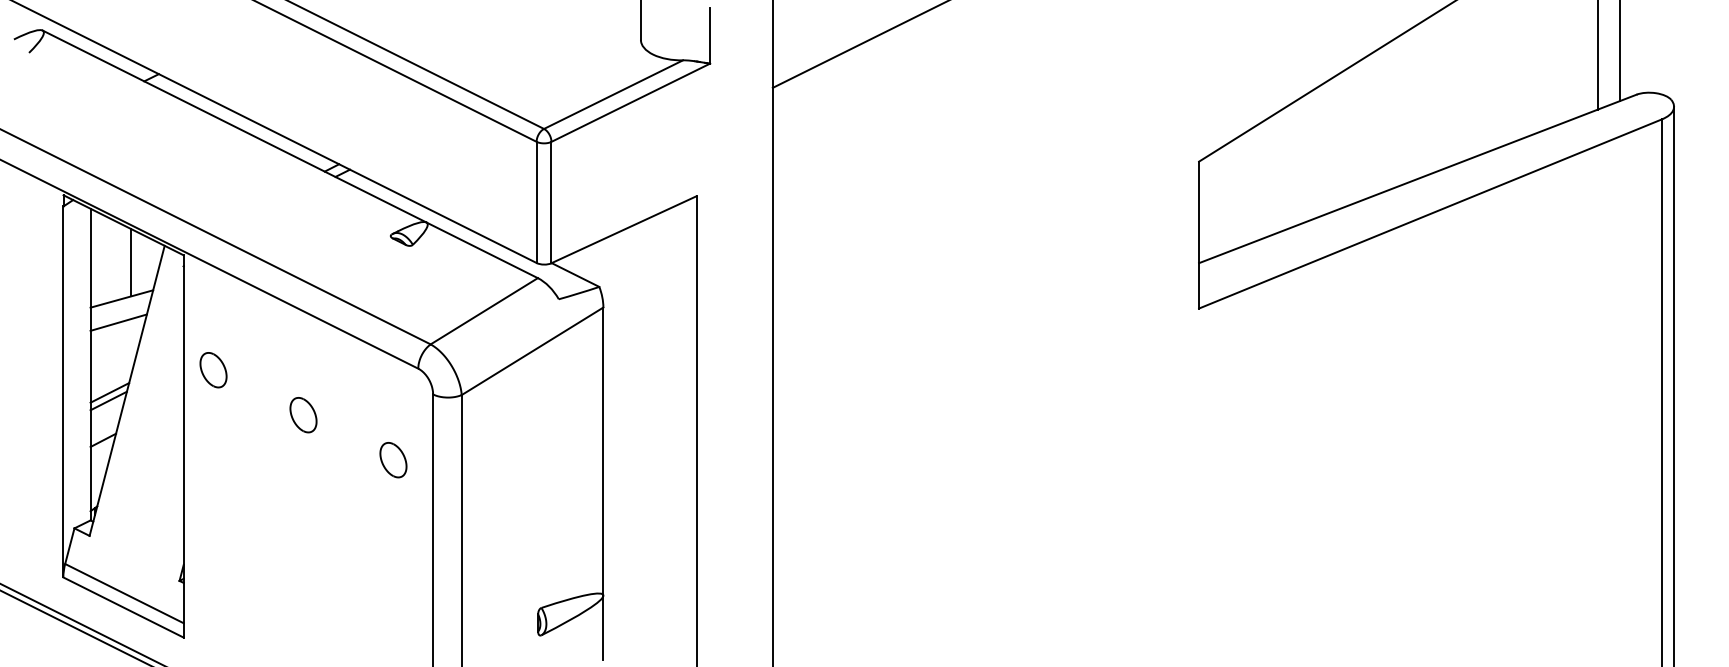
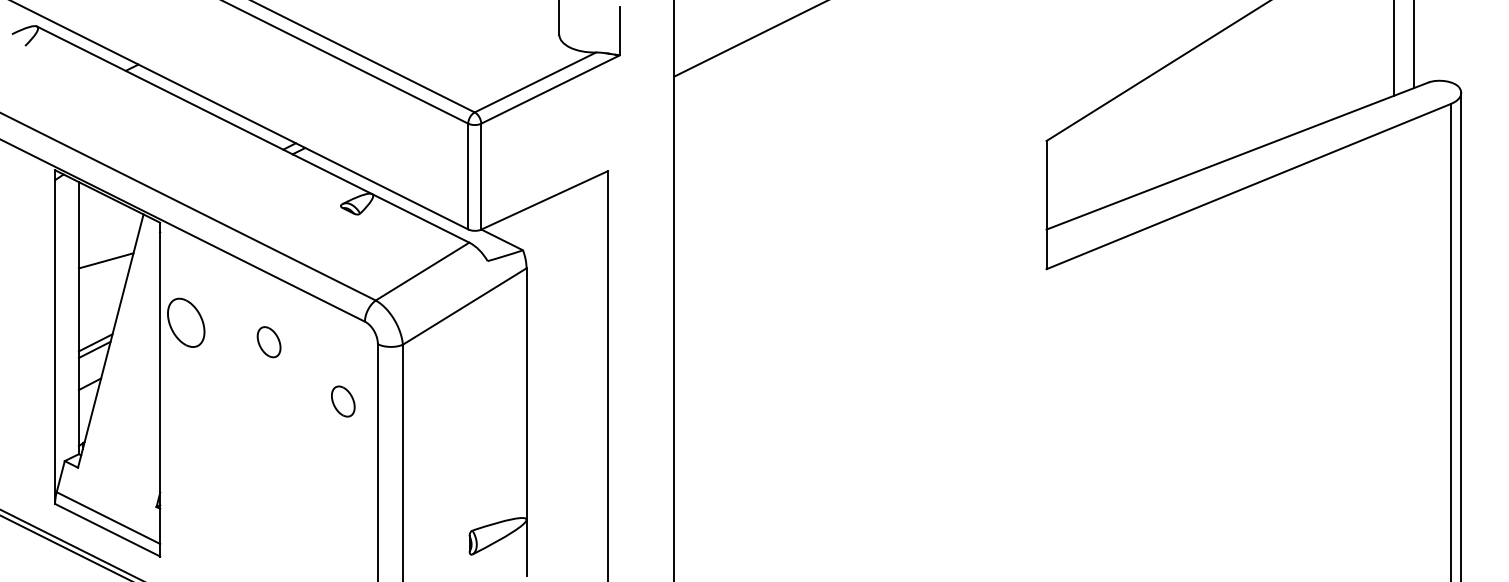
line: (131, 262) -> (114, 229), removed
line: (118, 322) -> (103, 281), removed
part: (213, 370) -> (186, 323), size x1.6
part: (303, 415) -> (269, 342), moved

